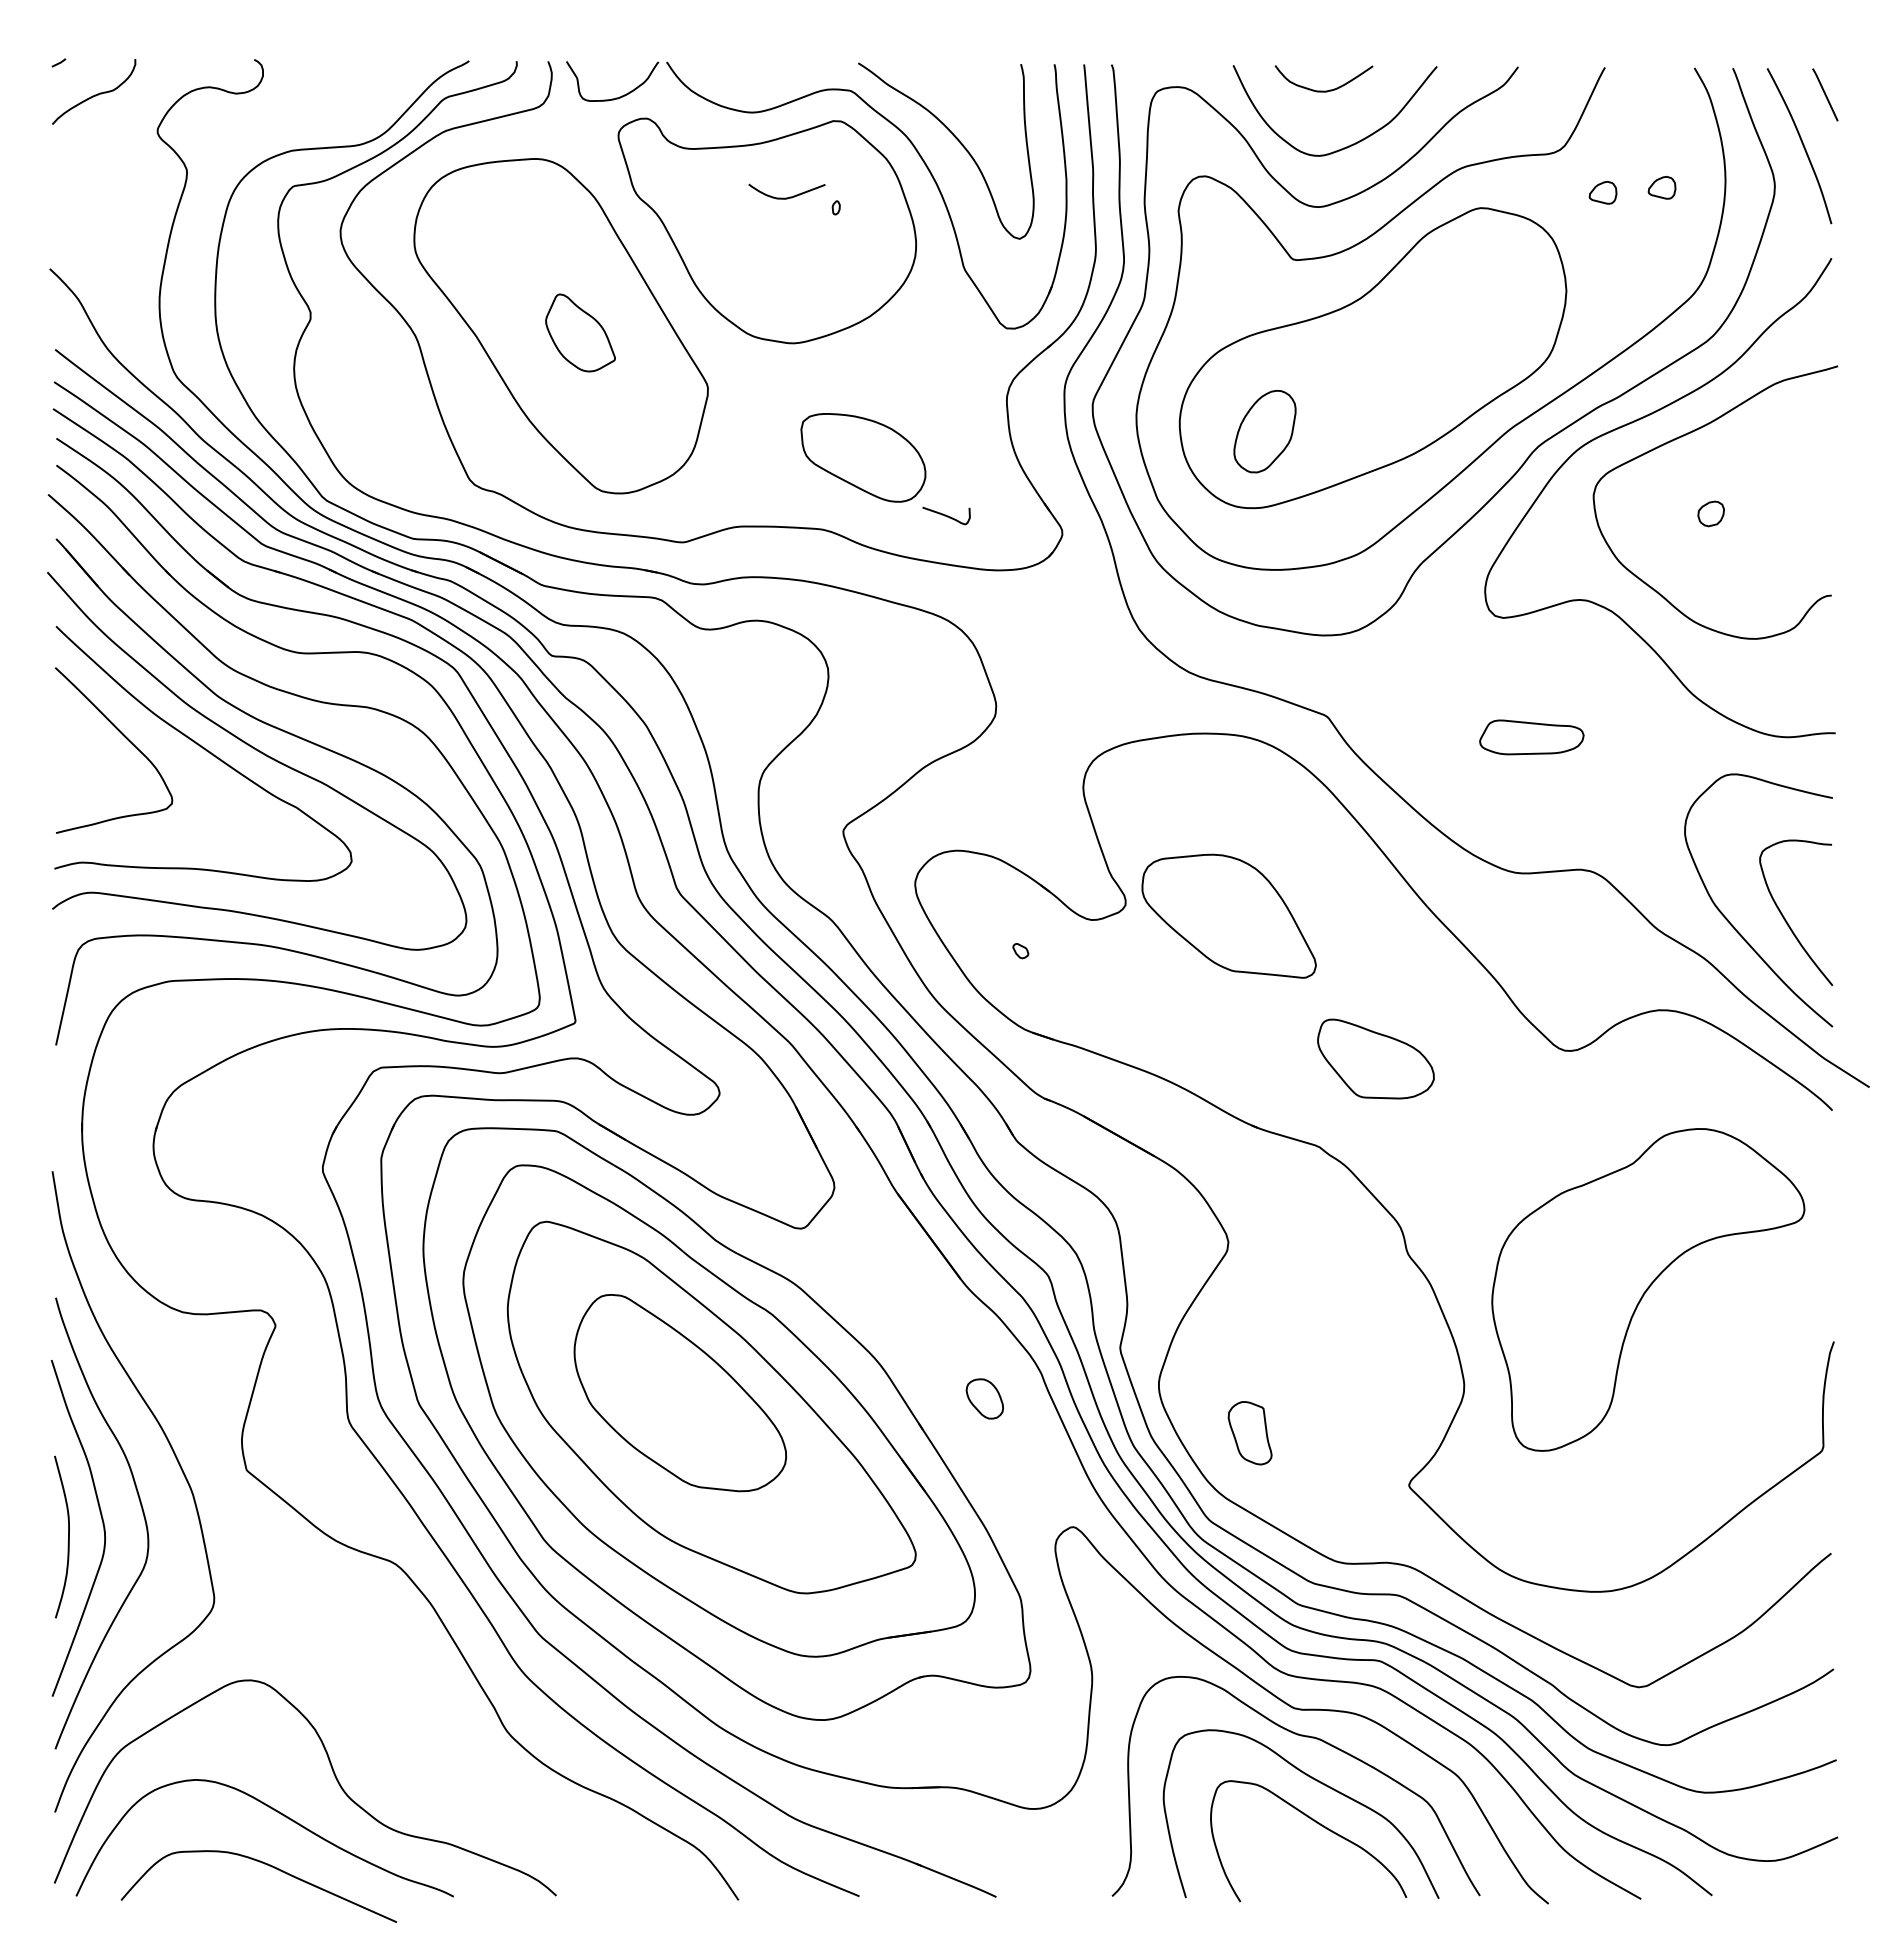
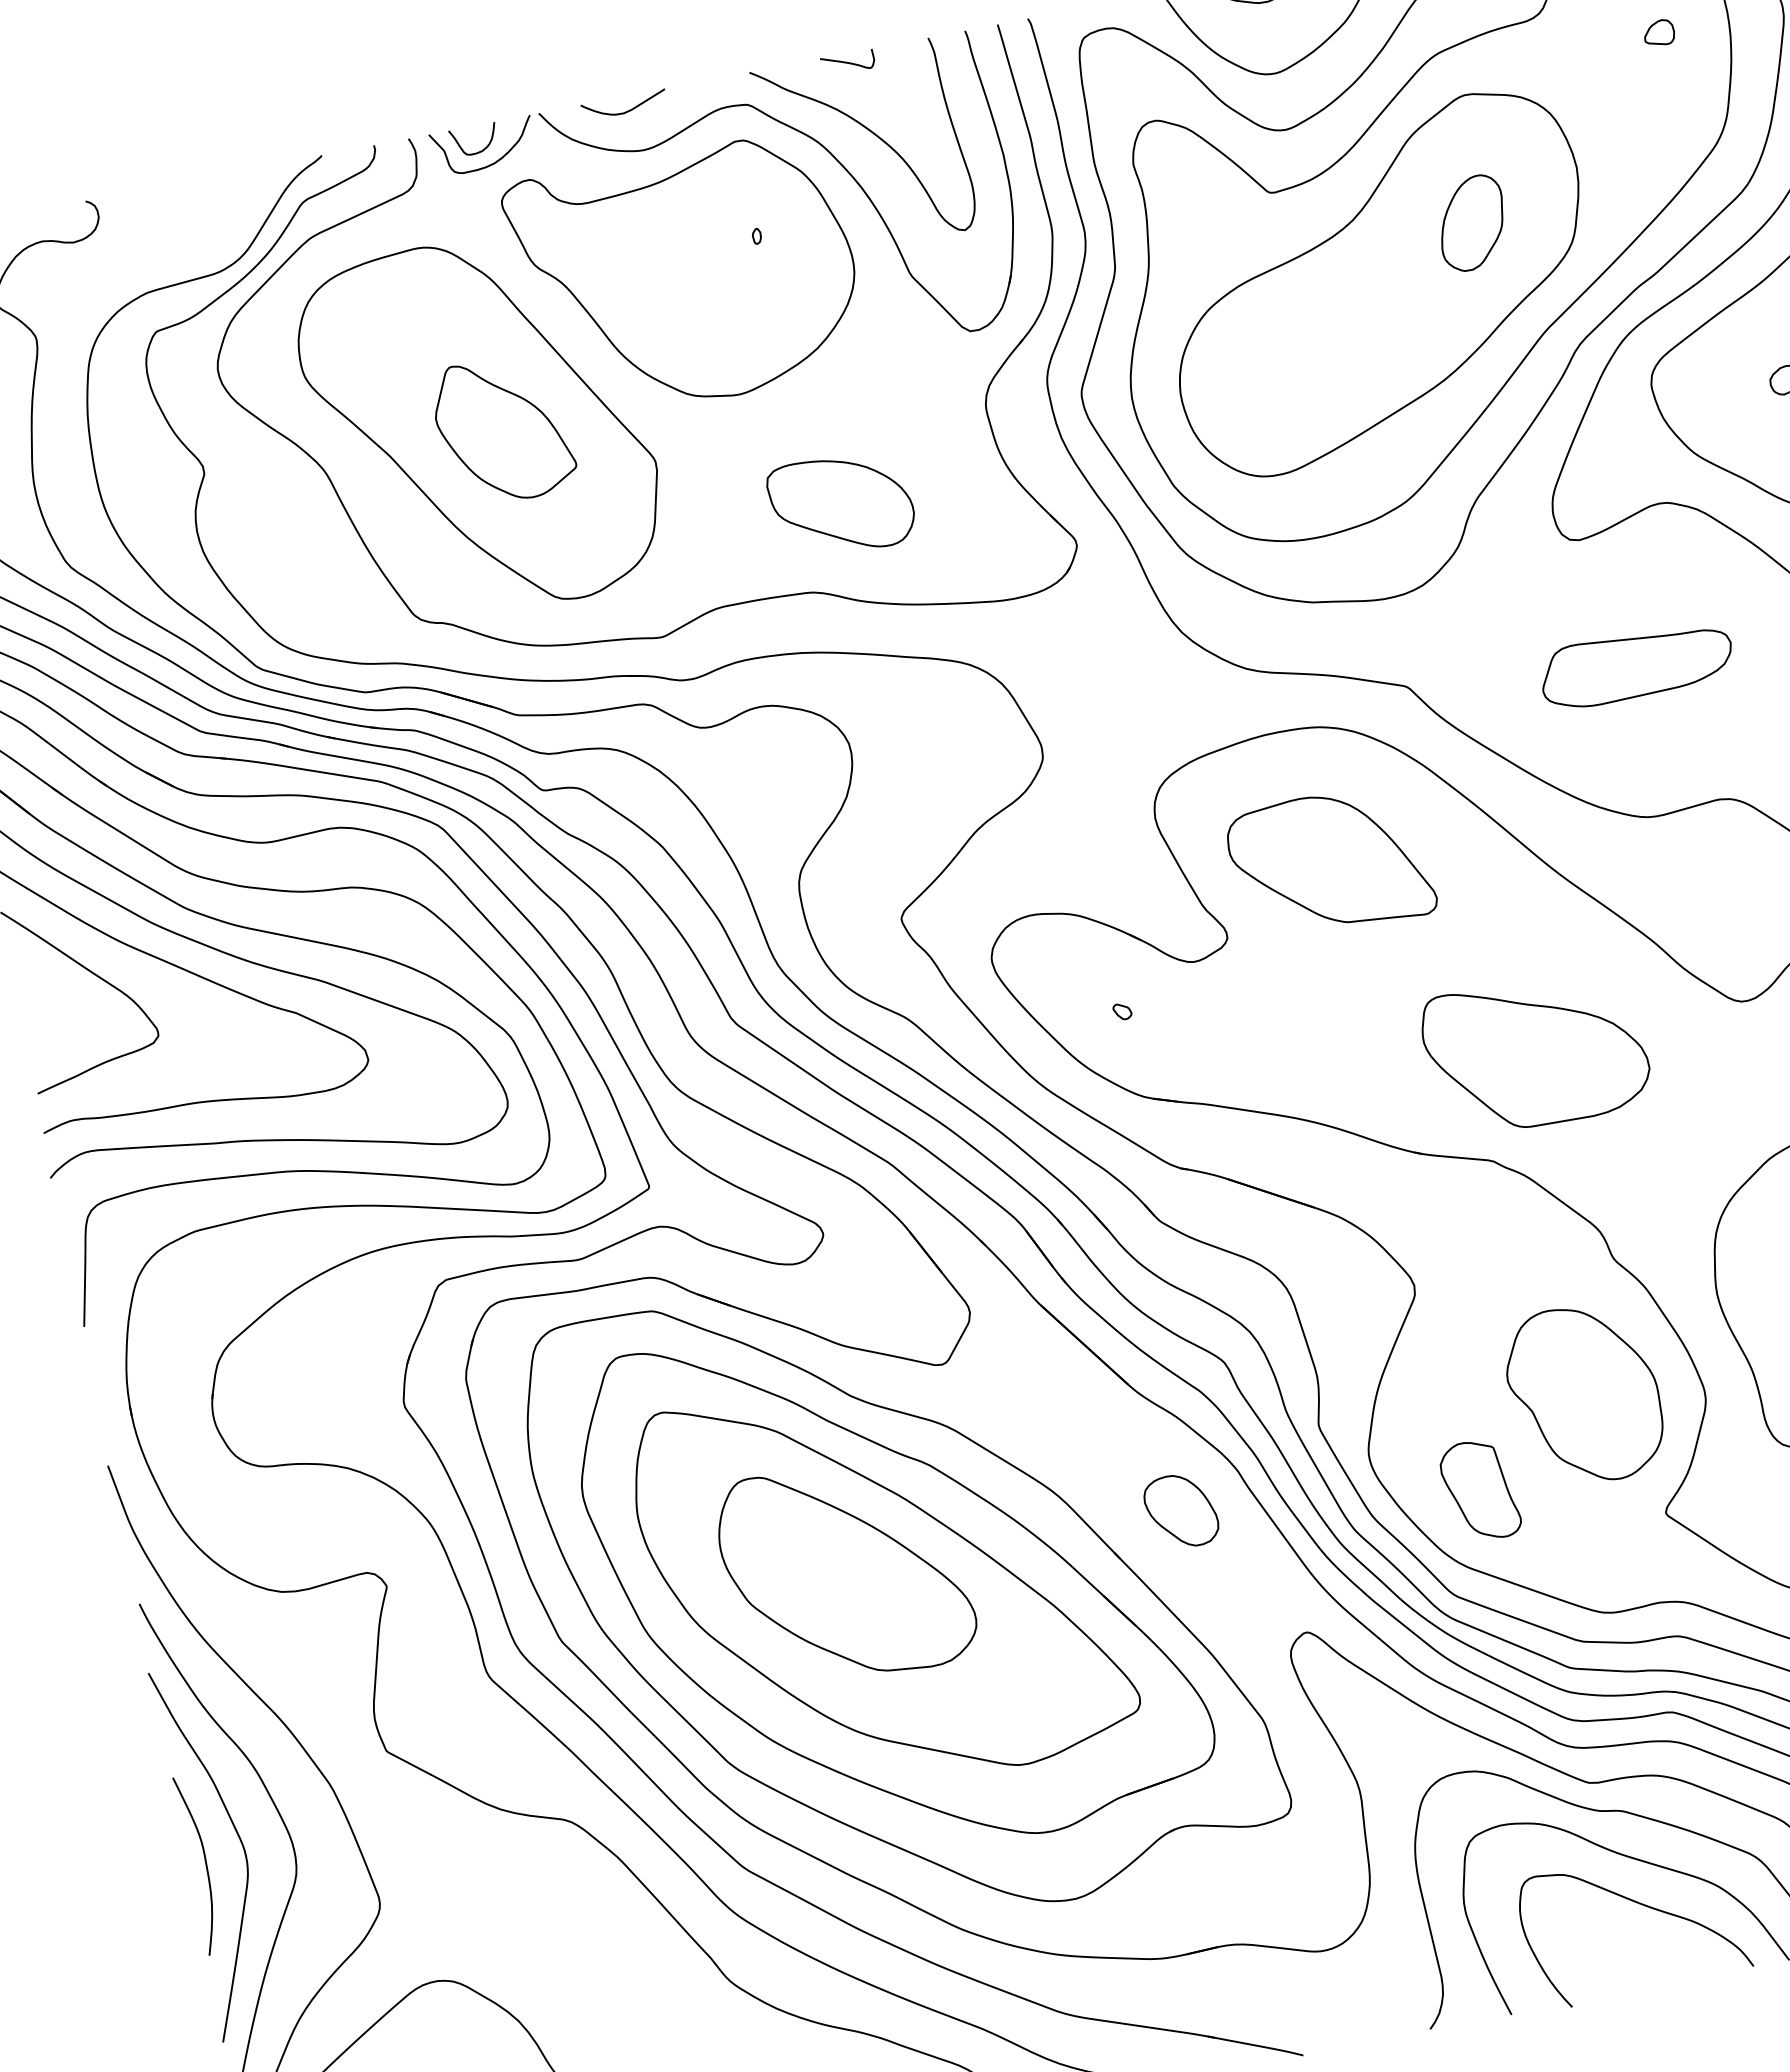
curve: (607, 84) -> (478, 151), added
part: (1602, 192) -> (1594, 51), removed
curve: (789, 196) -> (628, 109), moved
part: (580, 332) -> (503, 429), size x1.67
part: (1264, 431) -> (1471, 223), moved
curve: (946, 515) -> (848, 62), moved
part: (1531, 737) -> (1636, 665), size x1.67
part: (1228, 915) -> (1329, 862), moved
part: (1375, 1058) -> (1535, 1051), size x1.67
part: (1358, 1367) -> (1584, 1394), added
part: (984, 1398) -> (1180, 1510), size x1.67
part: (1249, 1432) -> (1479, 1489), size x1.43

